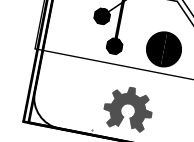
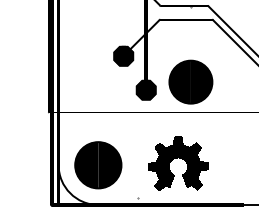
part: (163, 48) -> (190, 81), moved
part: (65, 97) -> (98, 165), added

